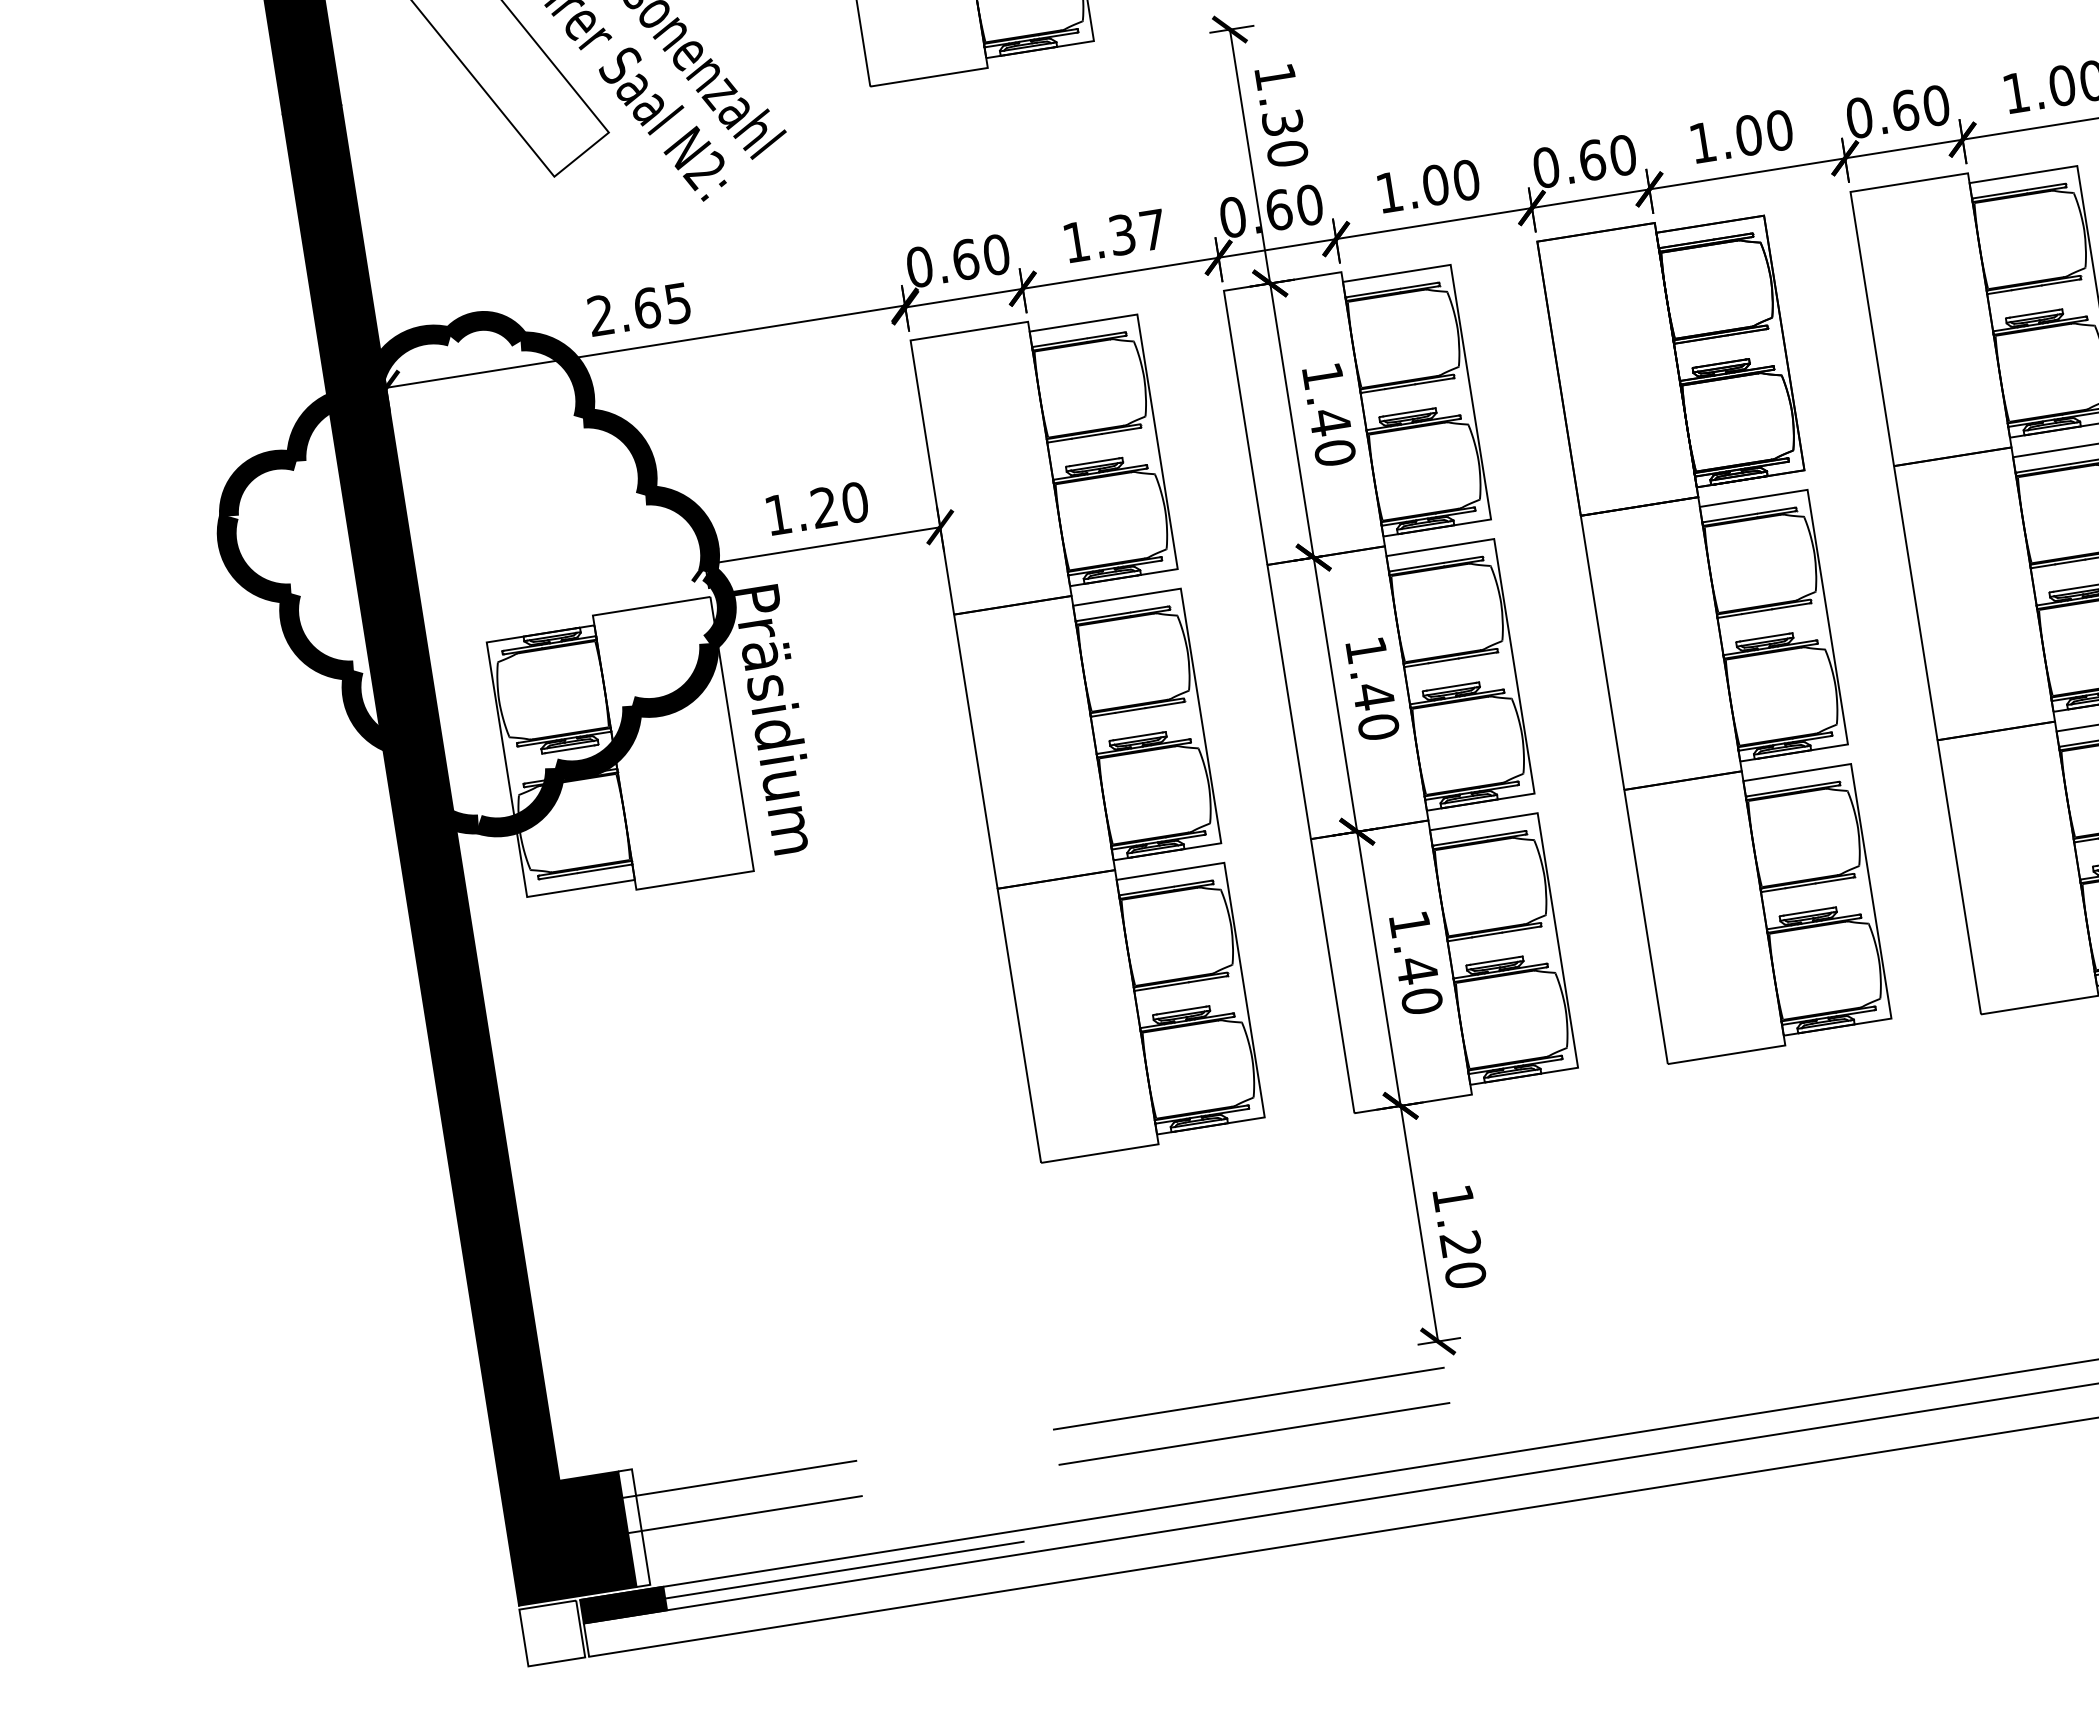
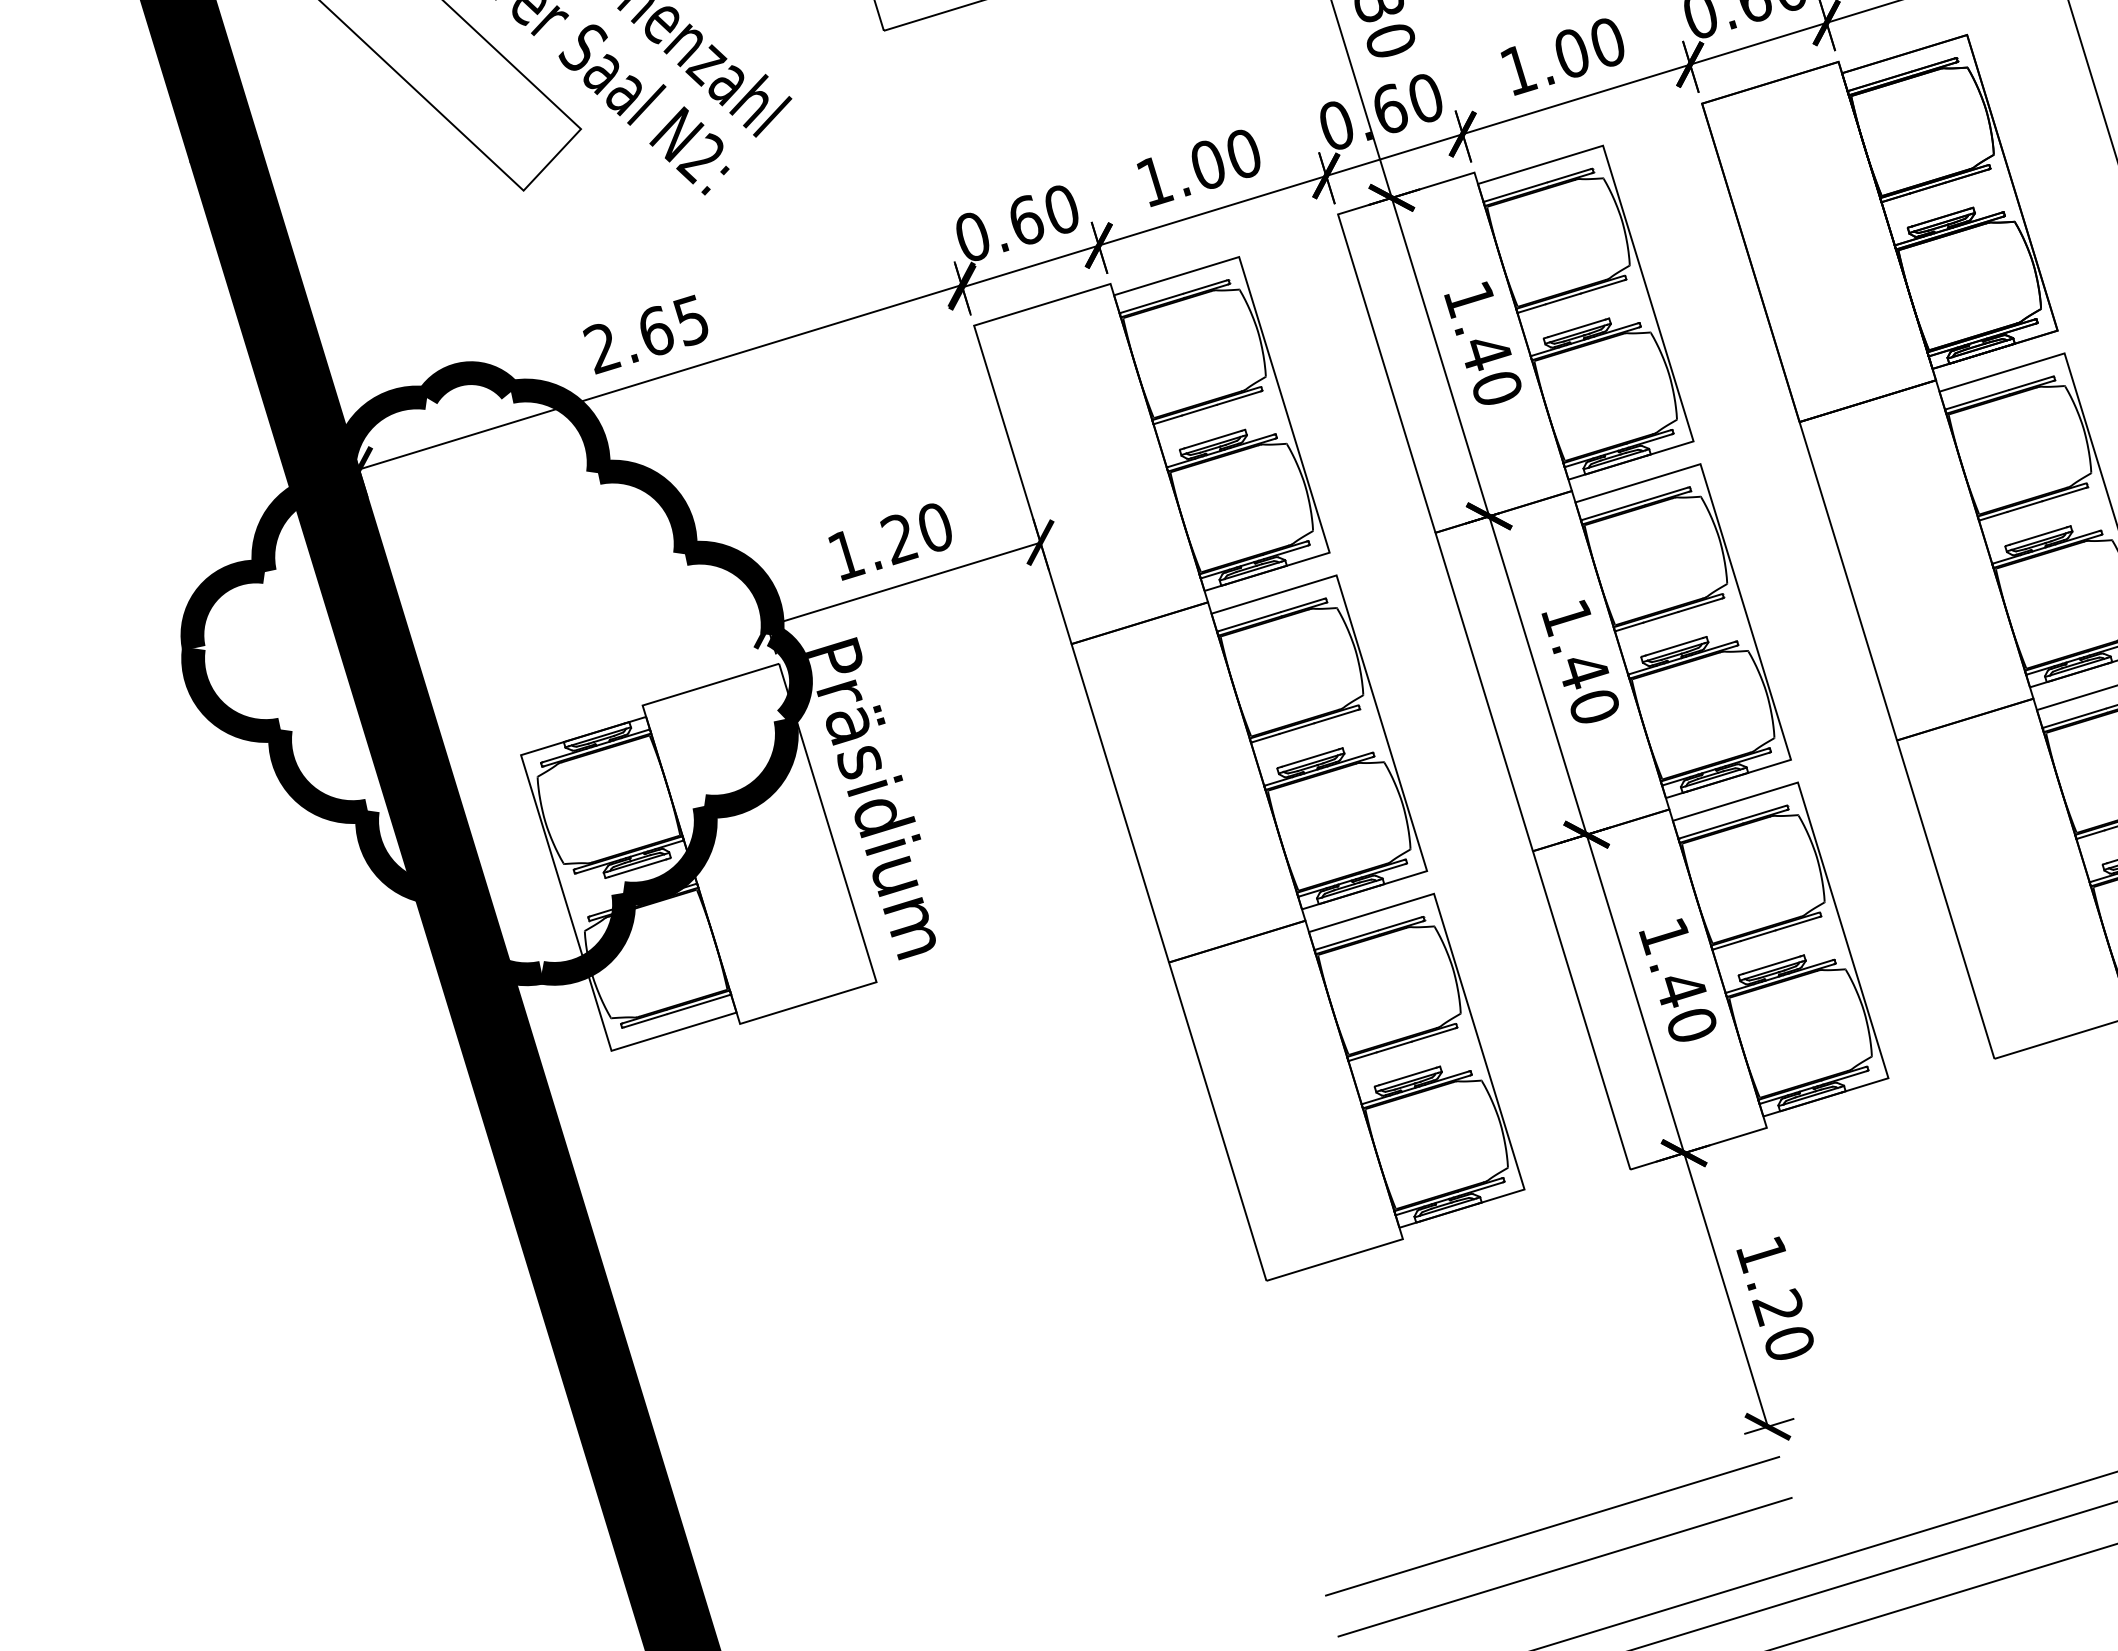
text: (1137, 231) -> (1225, 158), 1.37 -> 1.00

